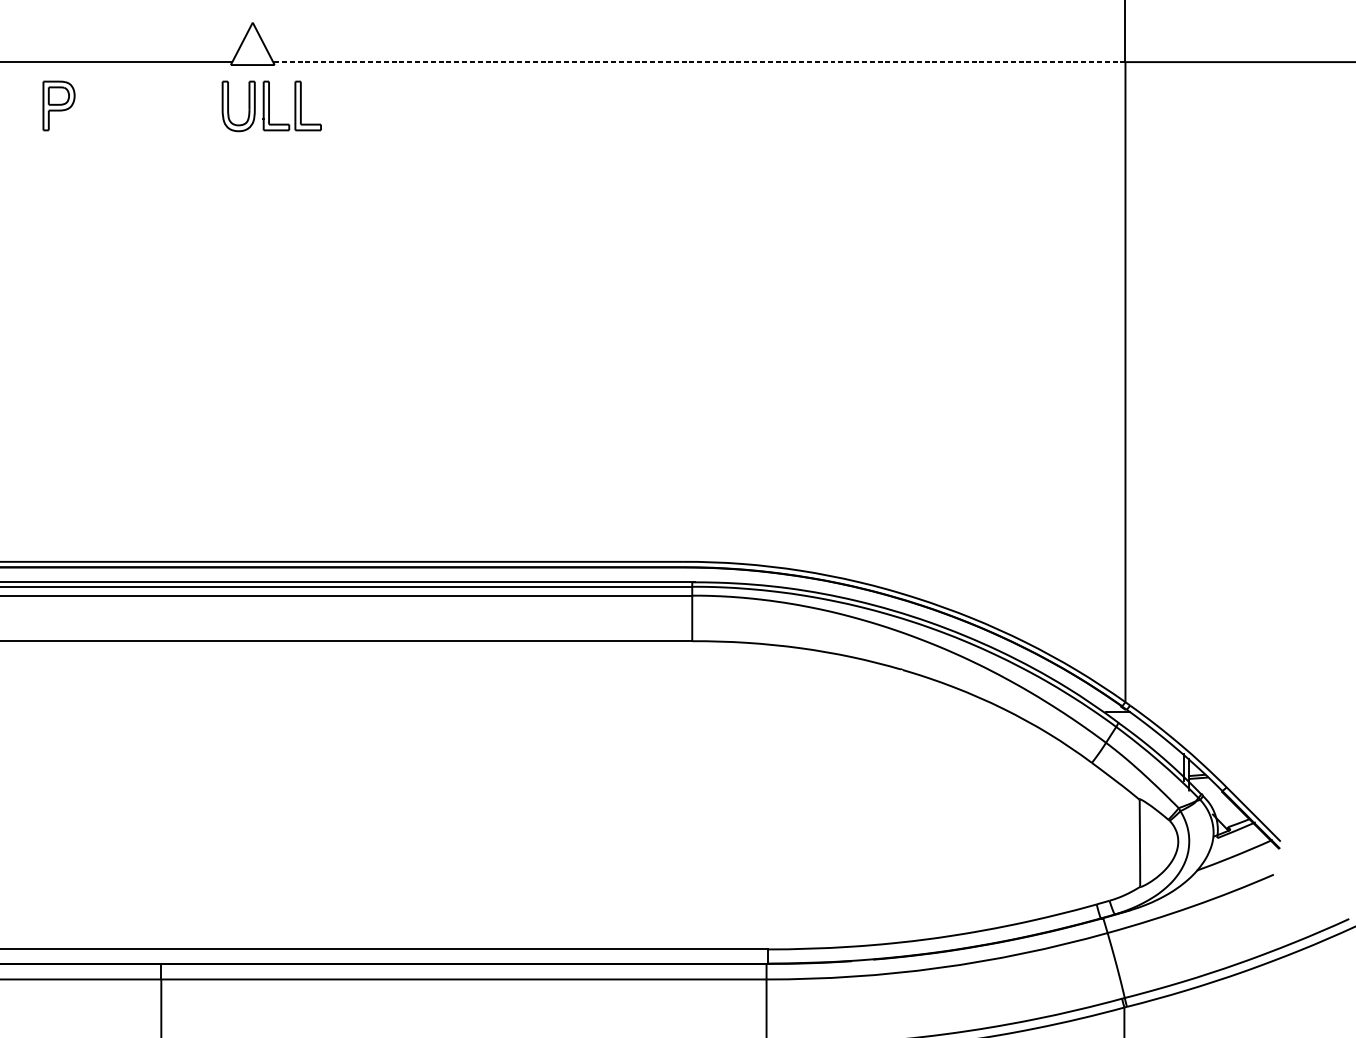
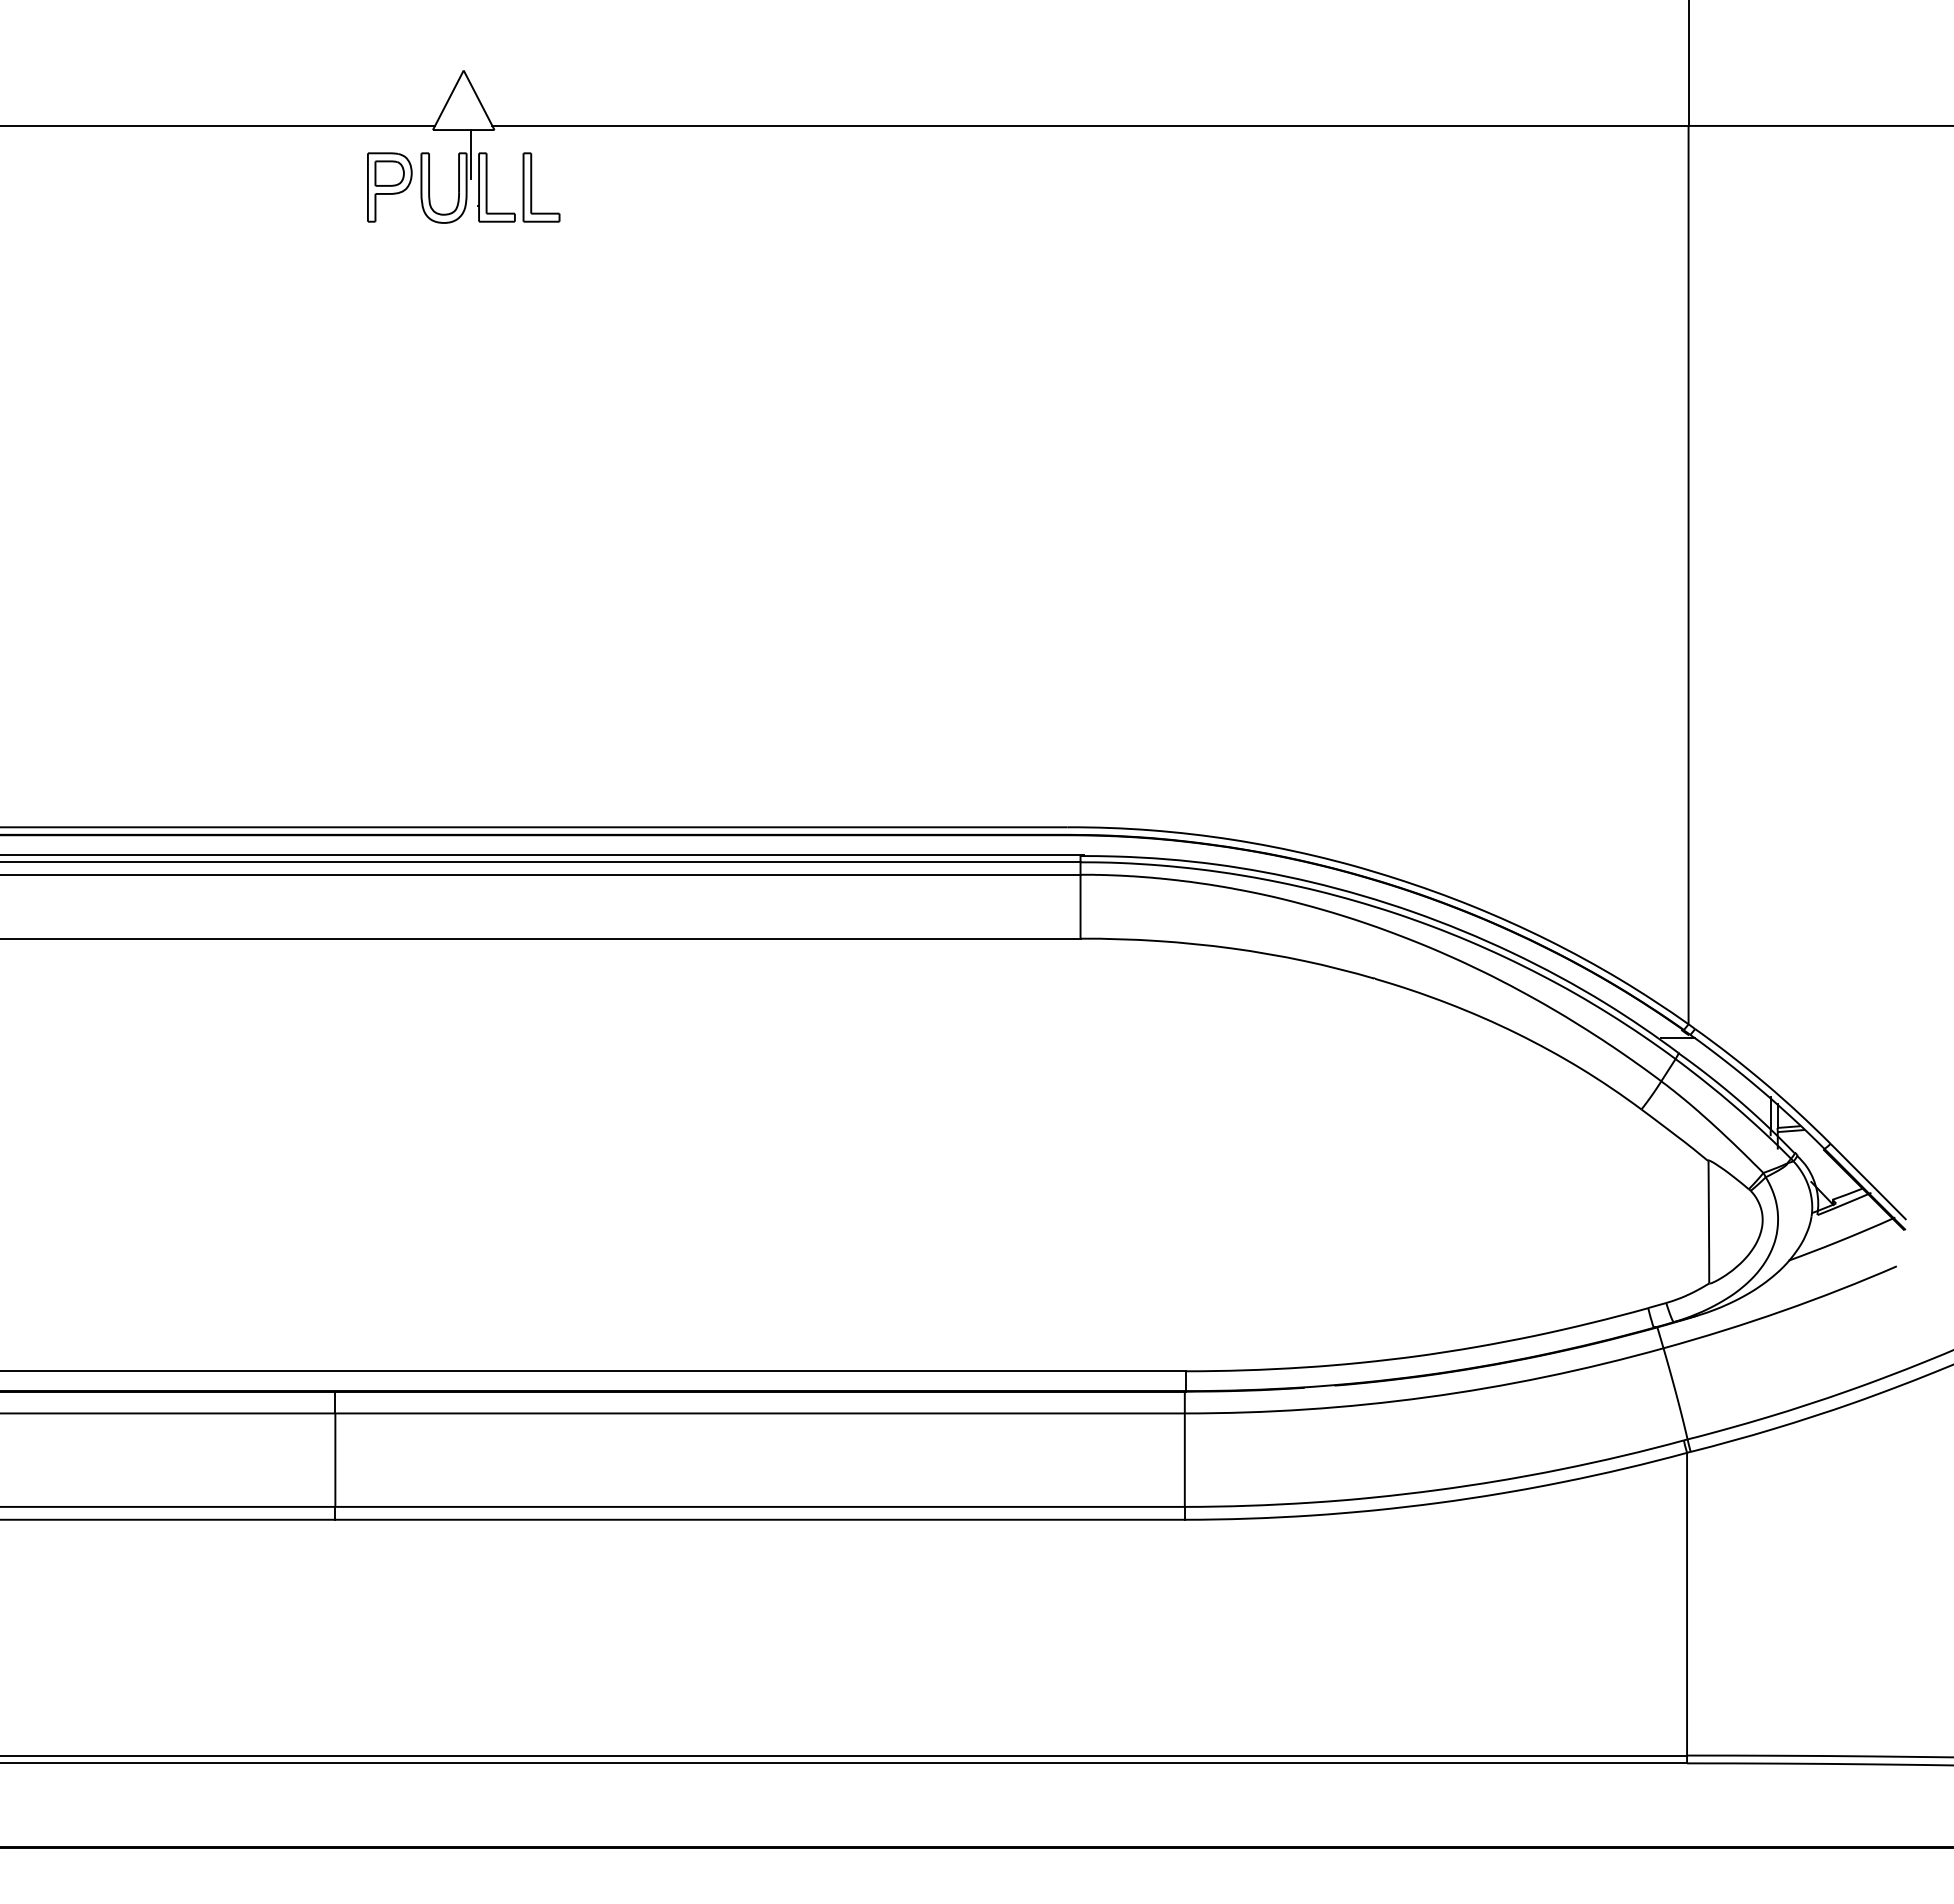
line: (698, 61) -> (1089, 125), dashed -> solid
line: (257, 82) -> (470, 154), added
part: (58, 105) -> (389, 187), moved

